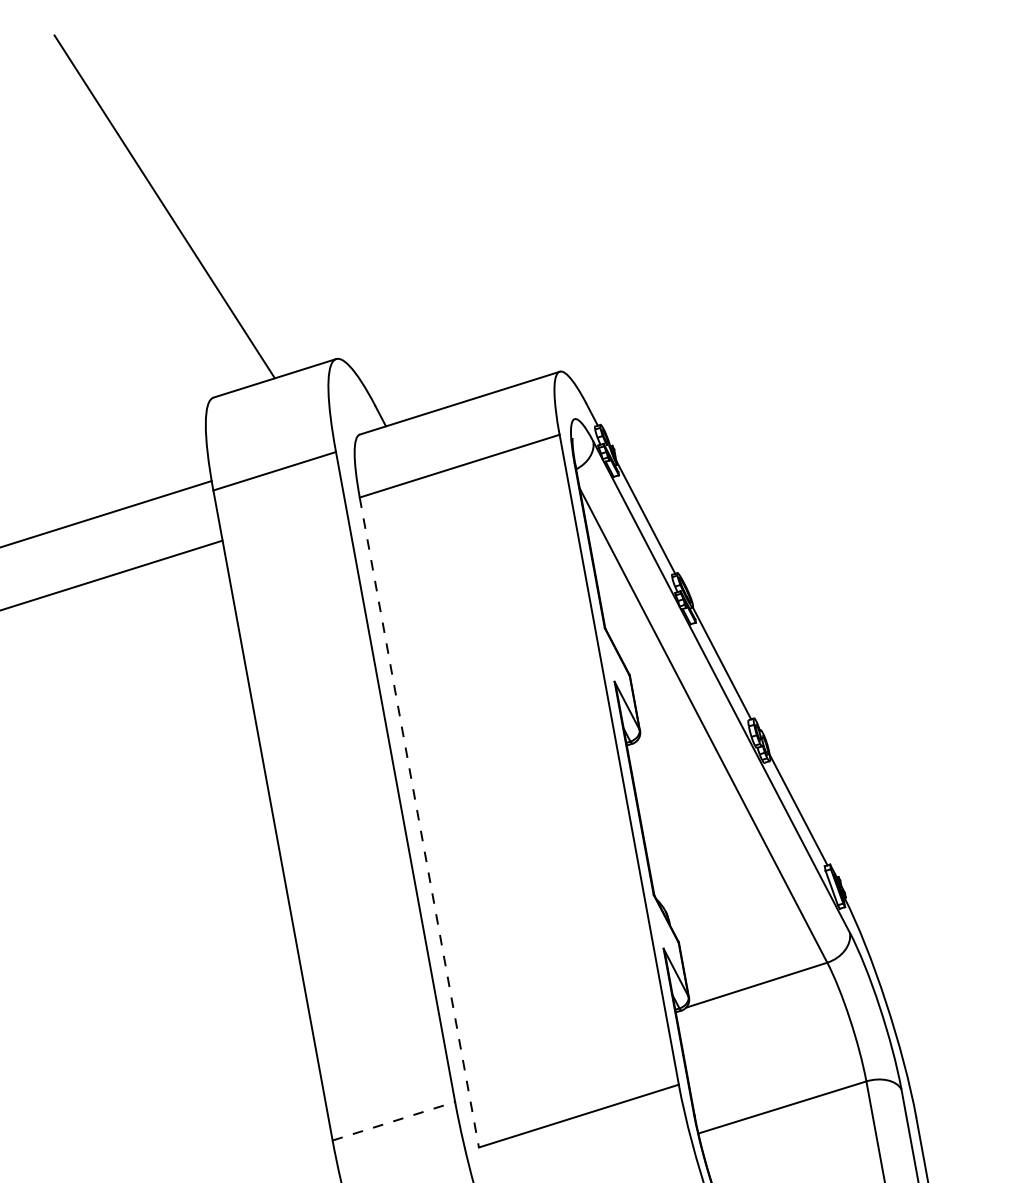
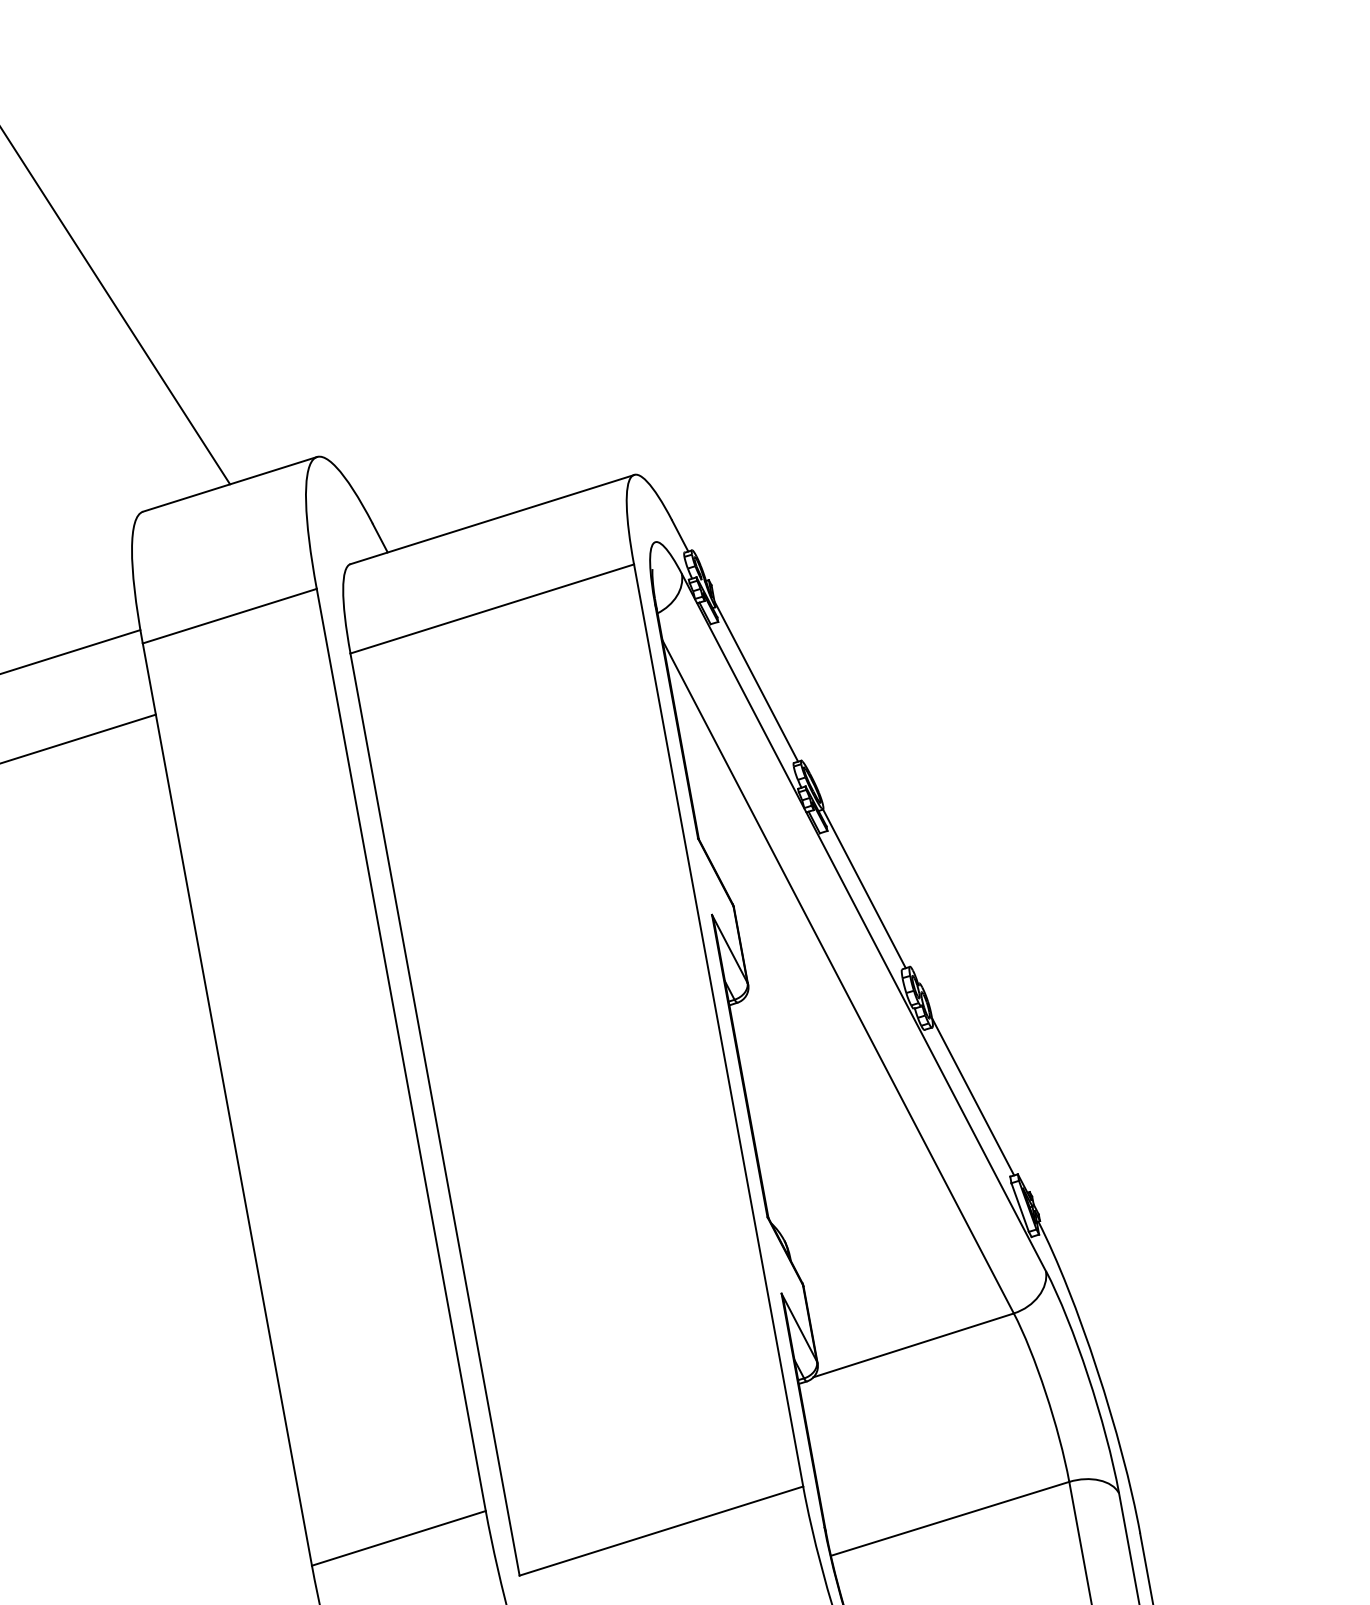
line: (419, 823) -> (435, 1115), dashed -> solid
line: (394, 1121) -> (399, 1538), dashed -> solid

